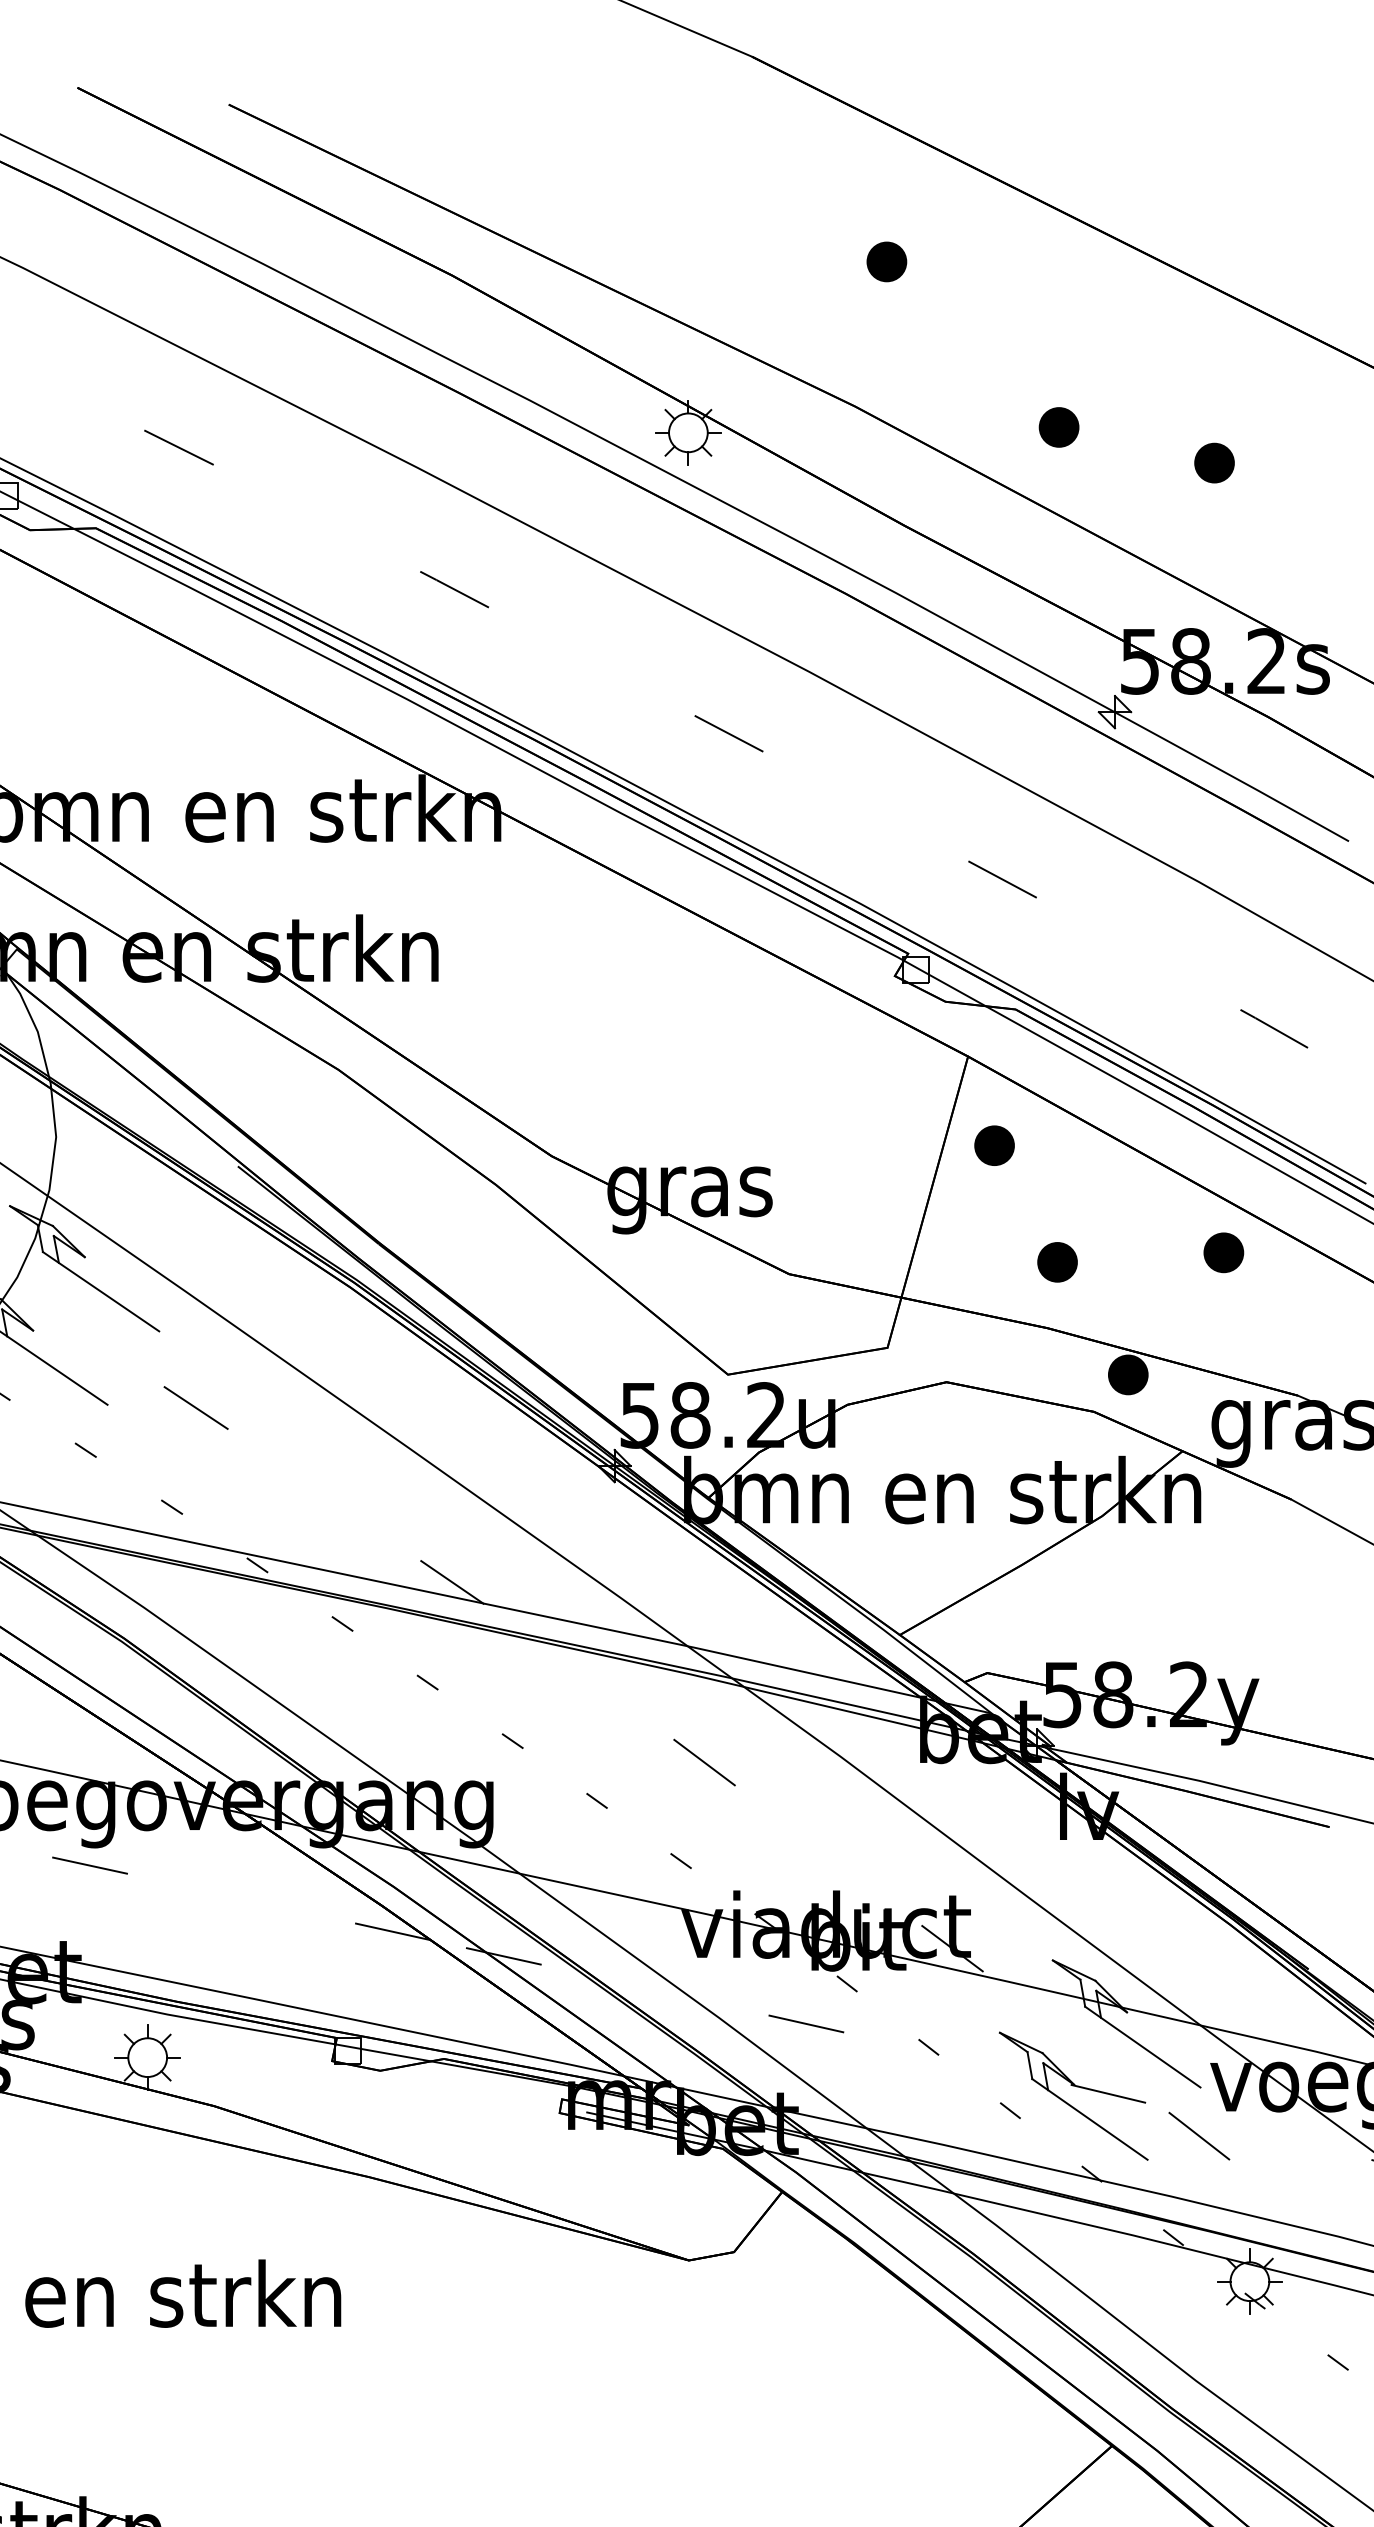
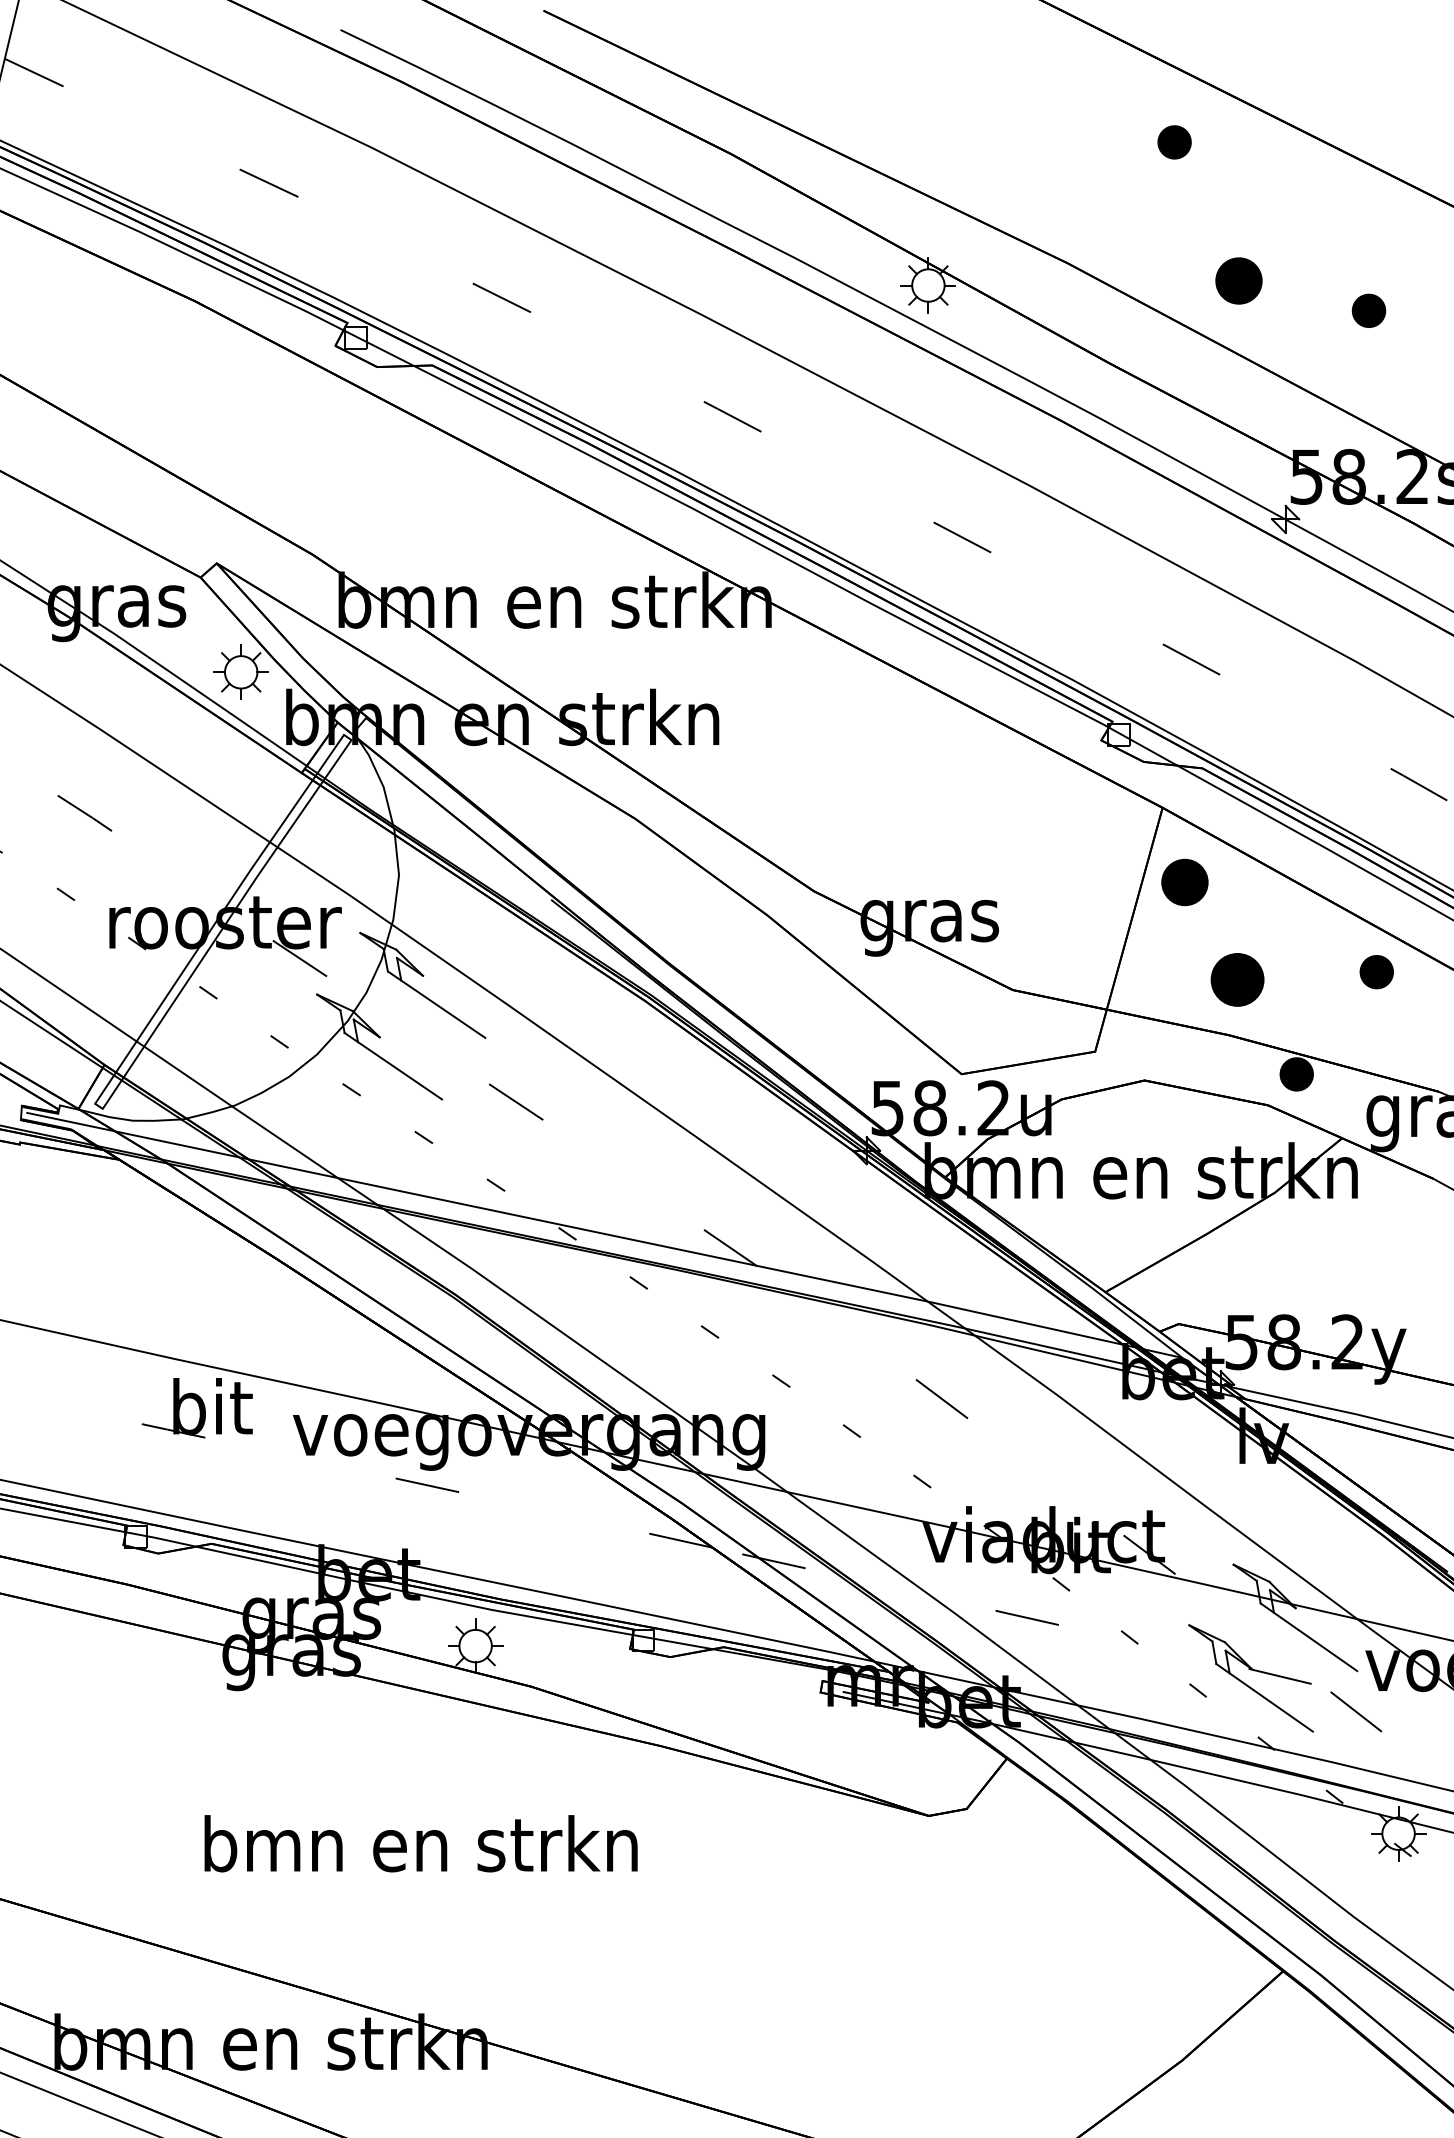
part: (886, 262) -> (1174, 142), moved
part: (1058, 426) -> (1238, 280), size x1.4
part: (994, 1145) -> (1184, 882), size x1.4
part: (1057, 1262) -> (1237, 980), size x1.6

